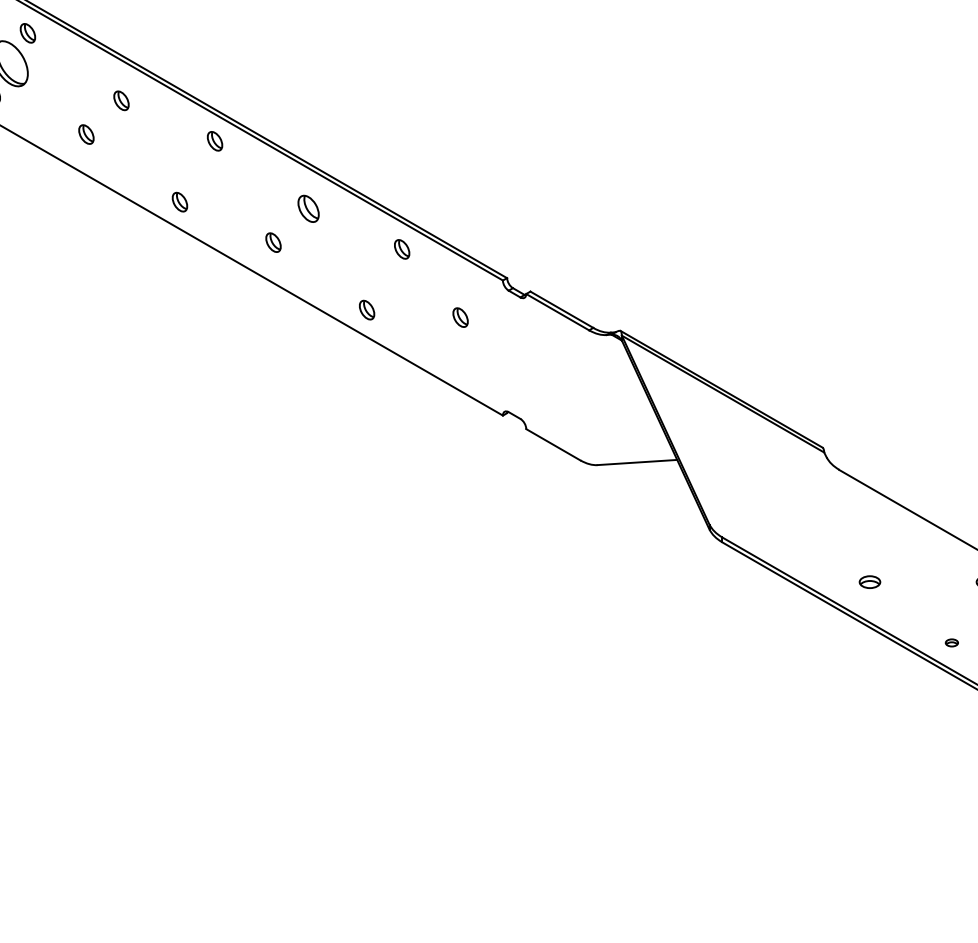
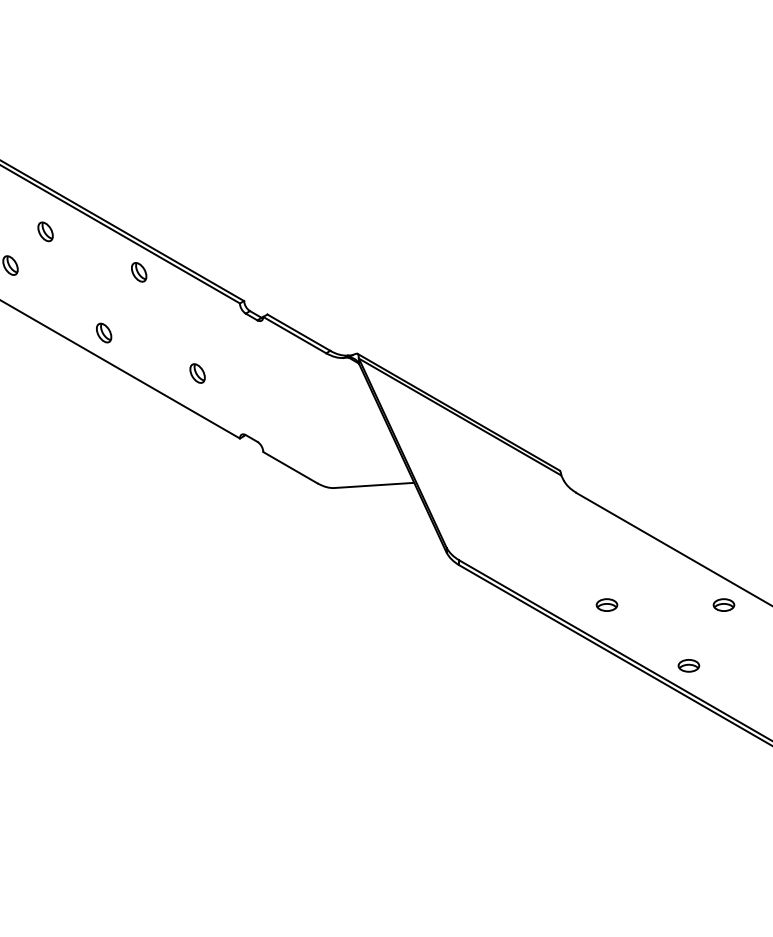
part: (308, 208) -> (45, 231), size x0.71
part: (460, 317) -> (197, 373), moved
part: (951, 642) -> (688, 665), size x1.67

